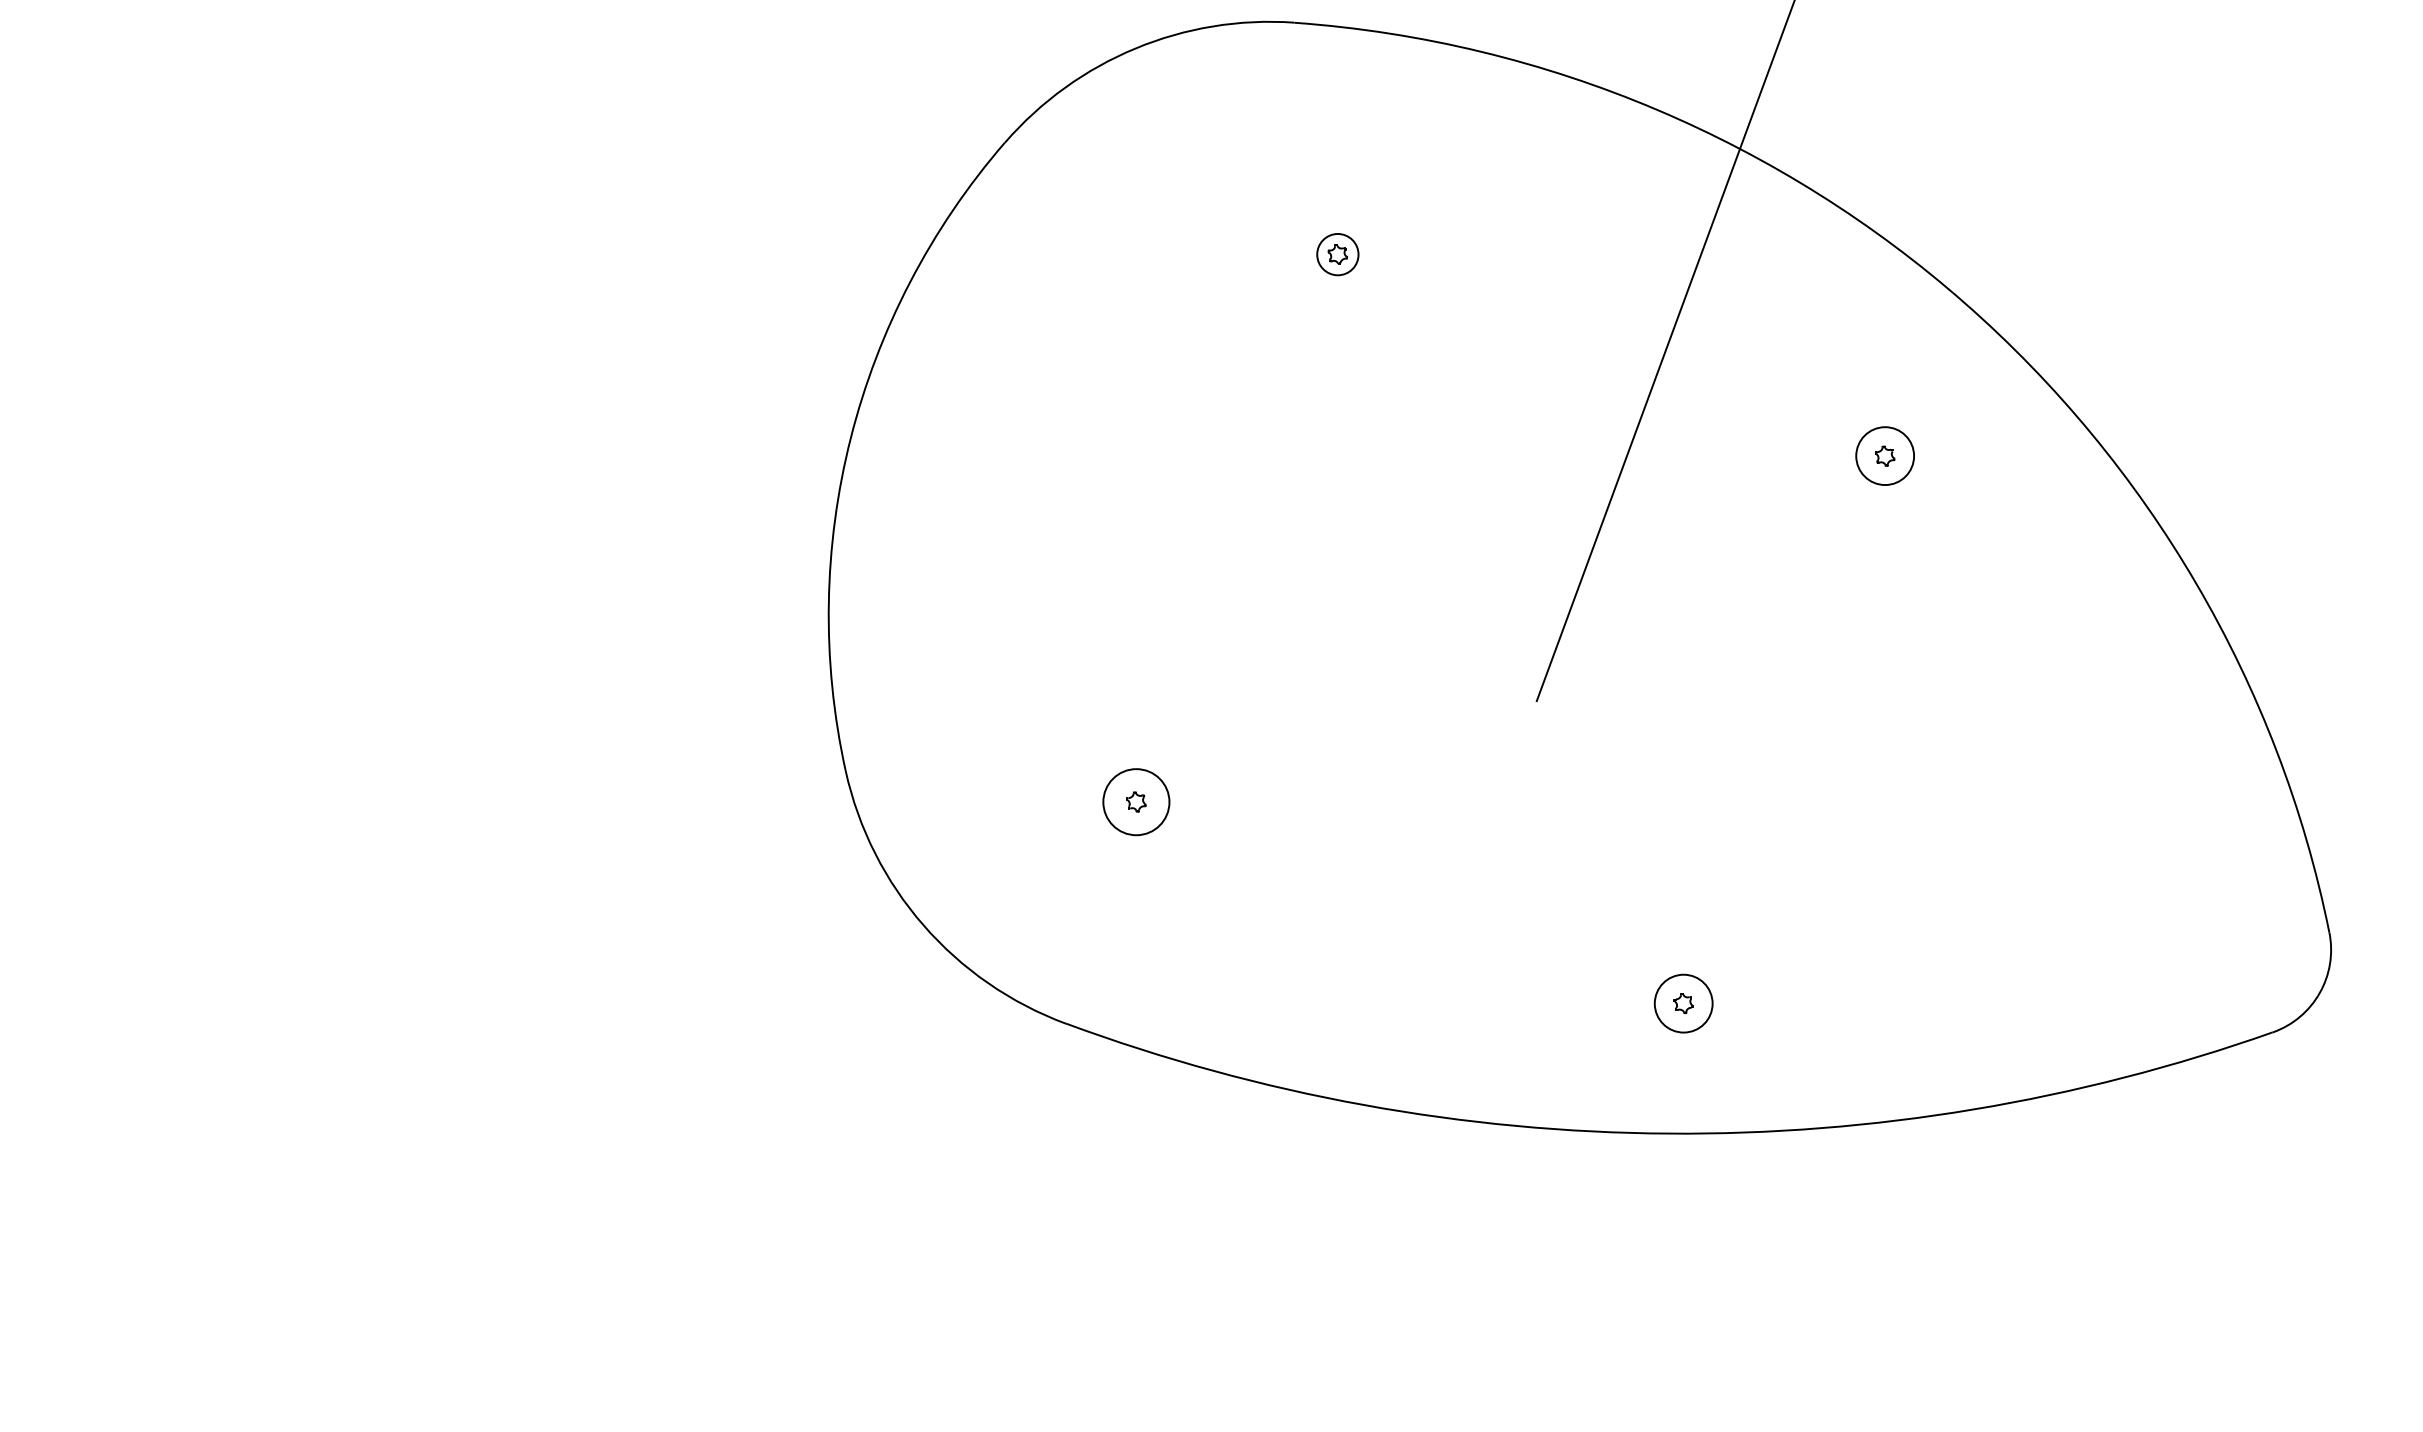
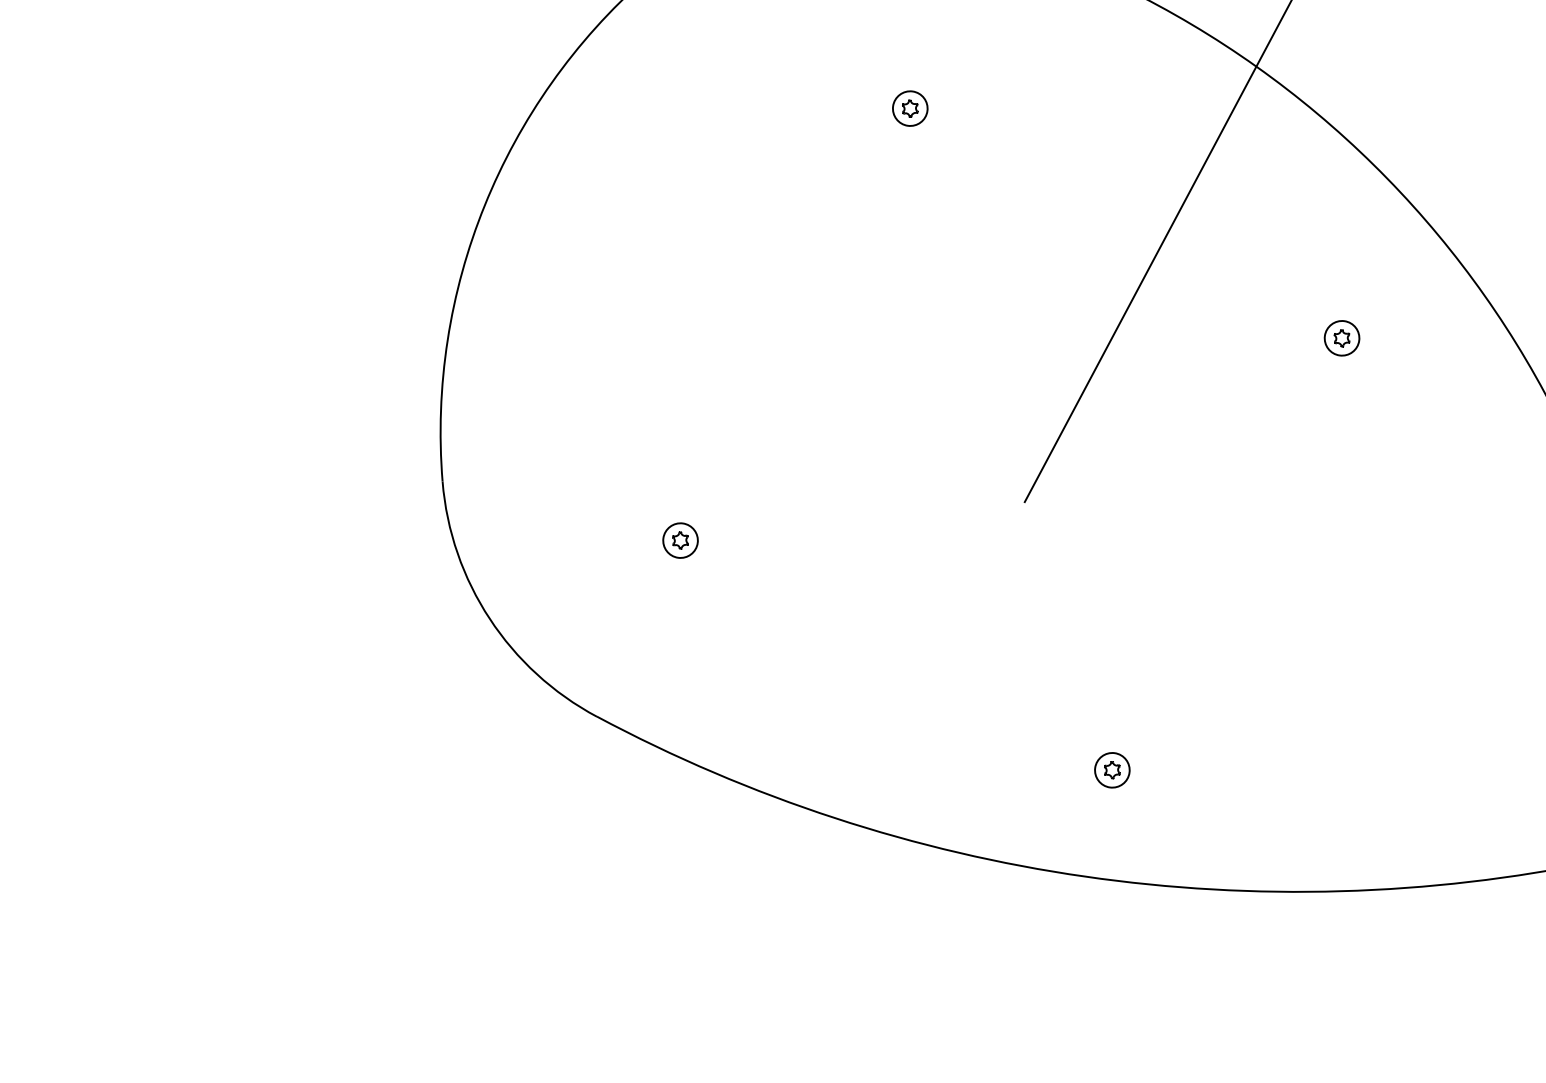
circle: (1884, 455) -> (1341, 337), size x0.71
circle: (1136, 801) -> (680, 540), size x0.62
circle: (1683, 1003) -> (1112, 770), size x0.71

